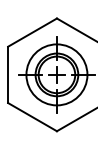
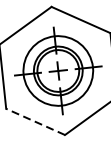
line: (32, 116) -> (35, 121), solid -> dashed

